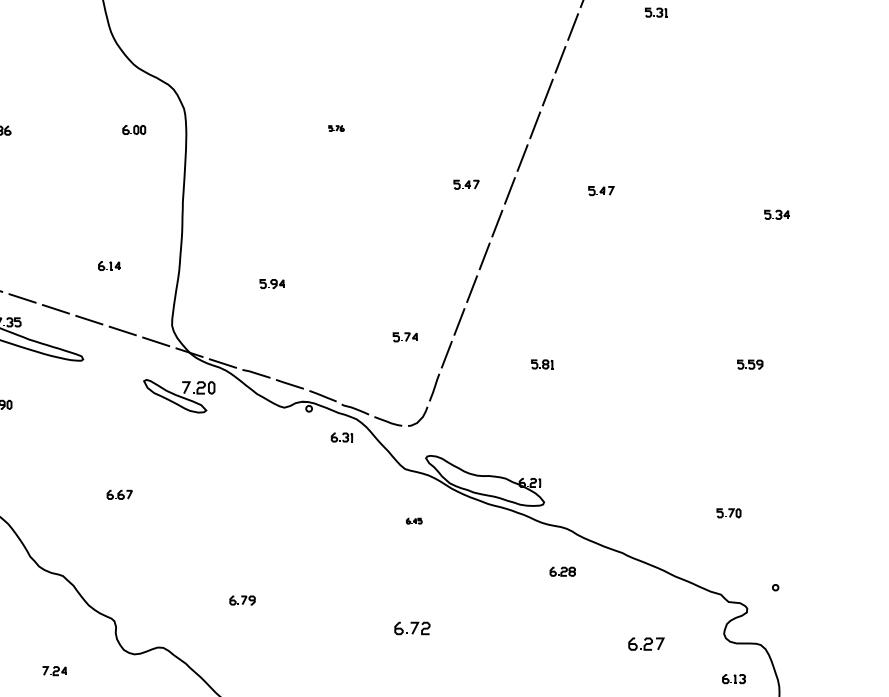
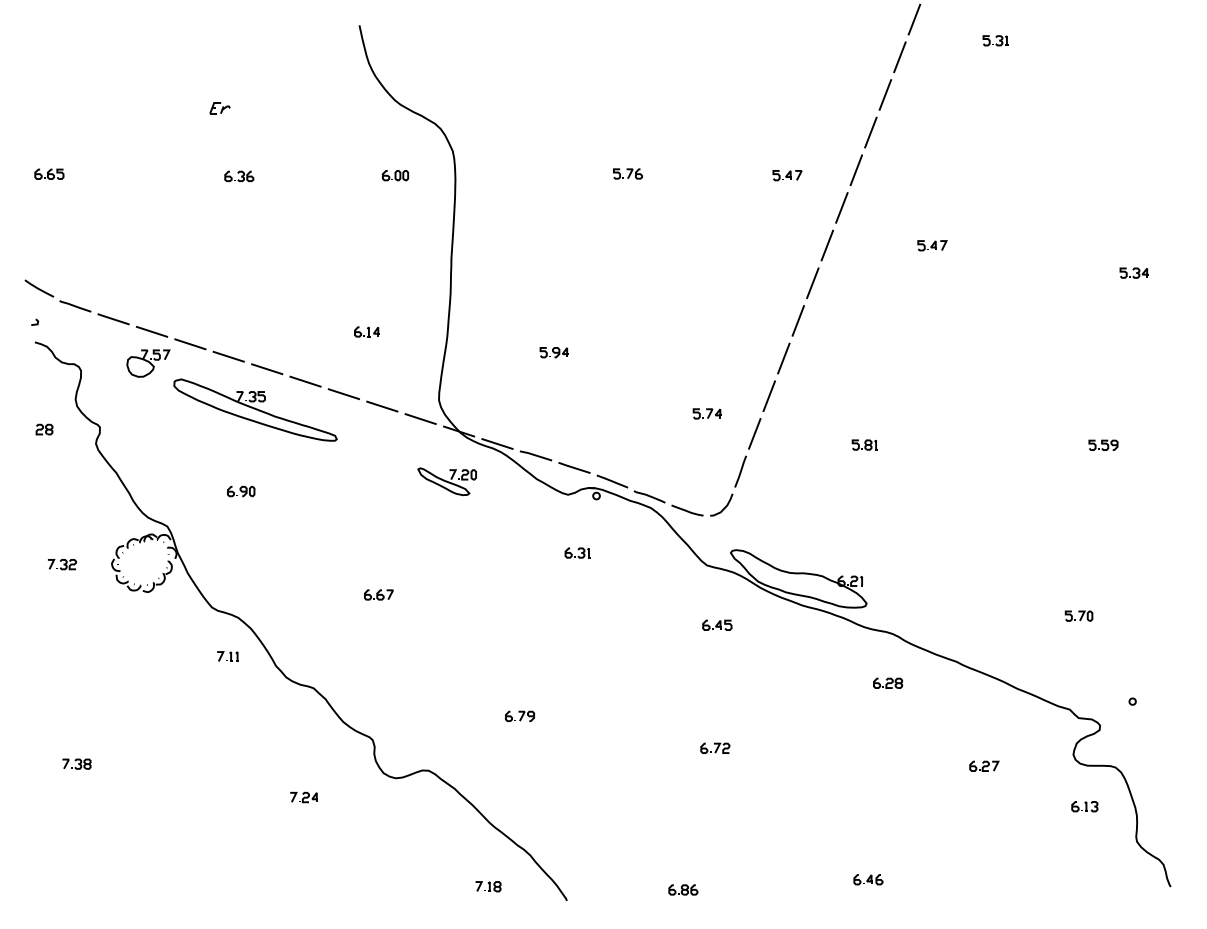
part: (336, 128) -> (627, 173), size x1.67
part: (466, 184) -> (787, 175), moved
part: (178, 396) -> (446, 481), size x0.71
part: (342, 437) -> (577, 552), moved
part: (414, 520) -> (717, 624), size x1.67
part: (412, 627) -> (715, 747), size x0.71
part: (646, 643) -> (984, 765), size x0.71

